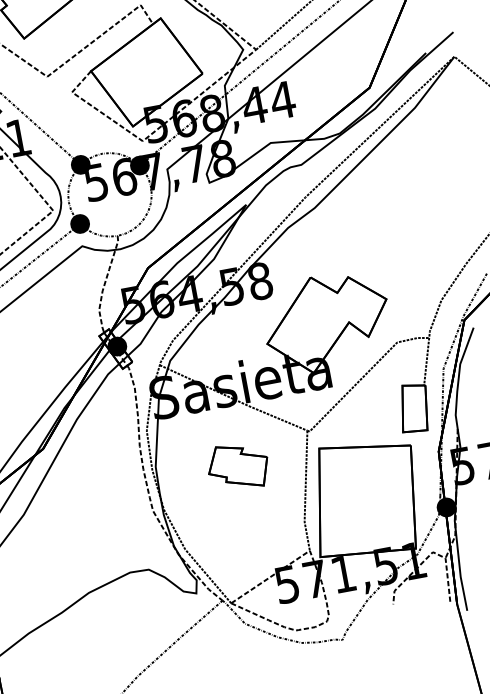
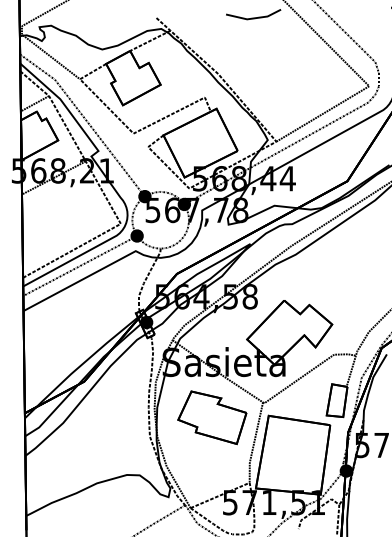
part: (238, 466) -> (212, 417), size x1.67

